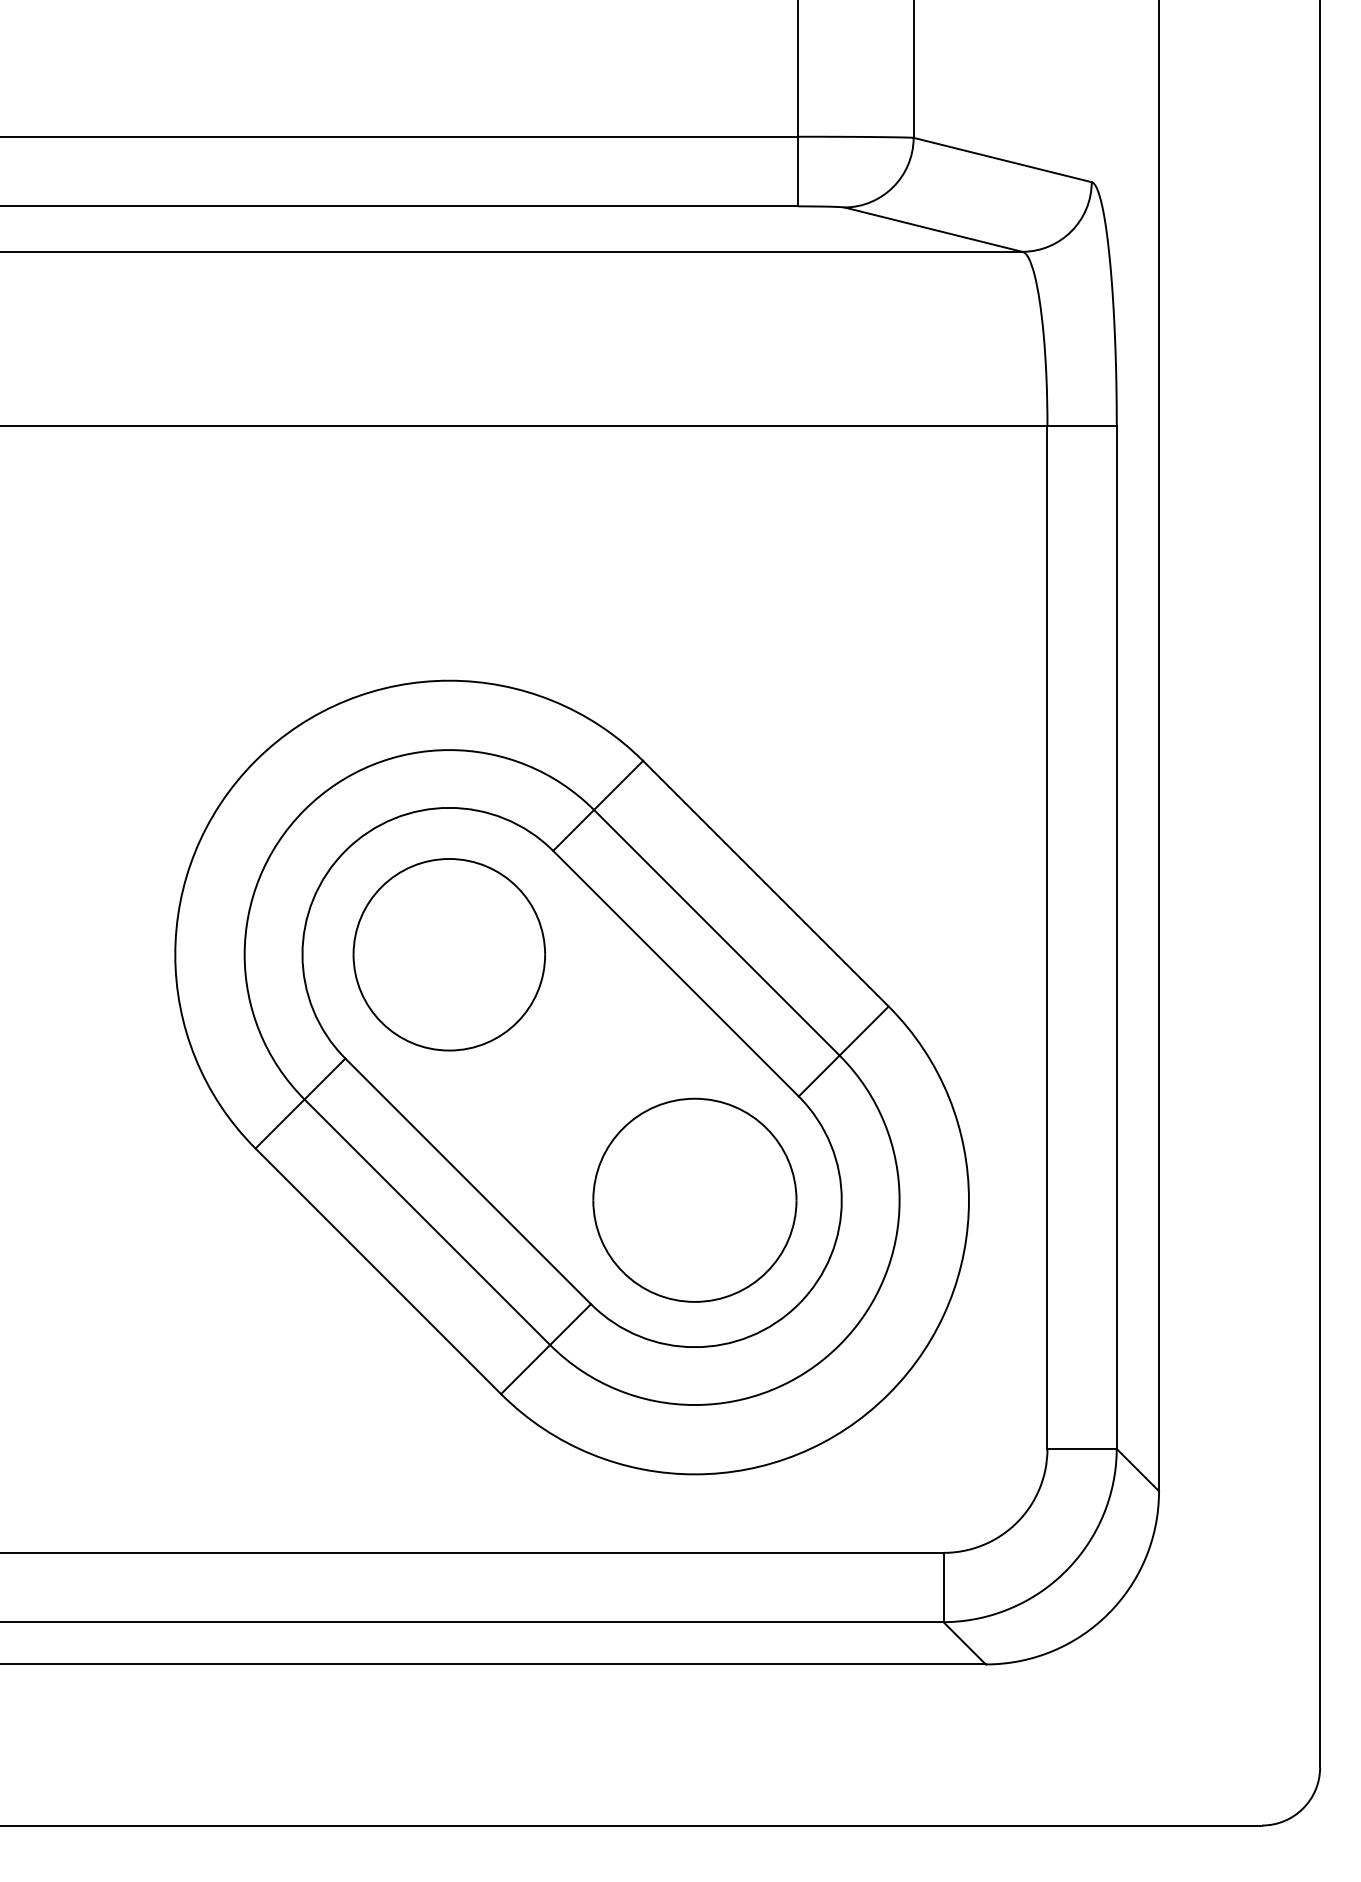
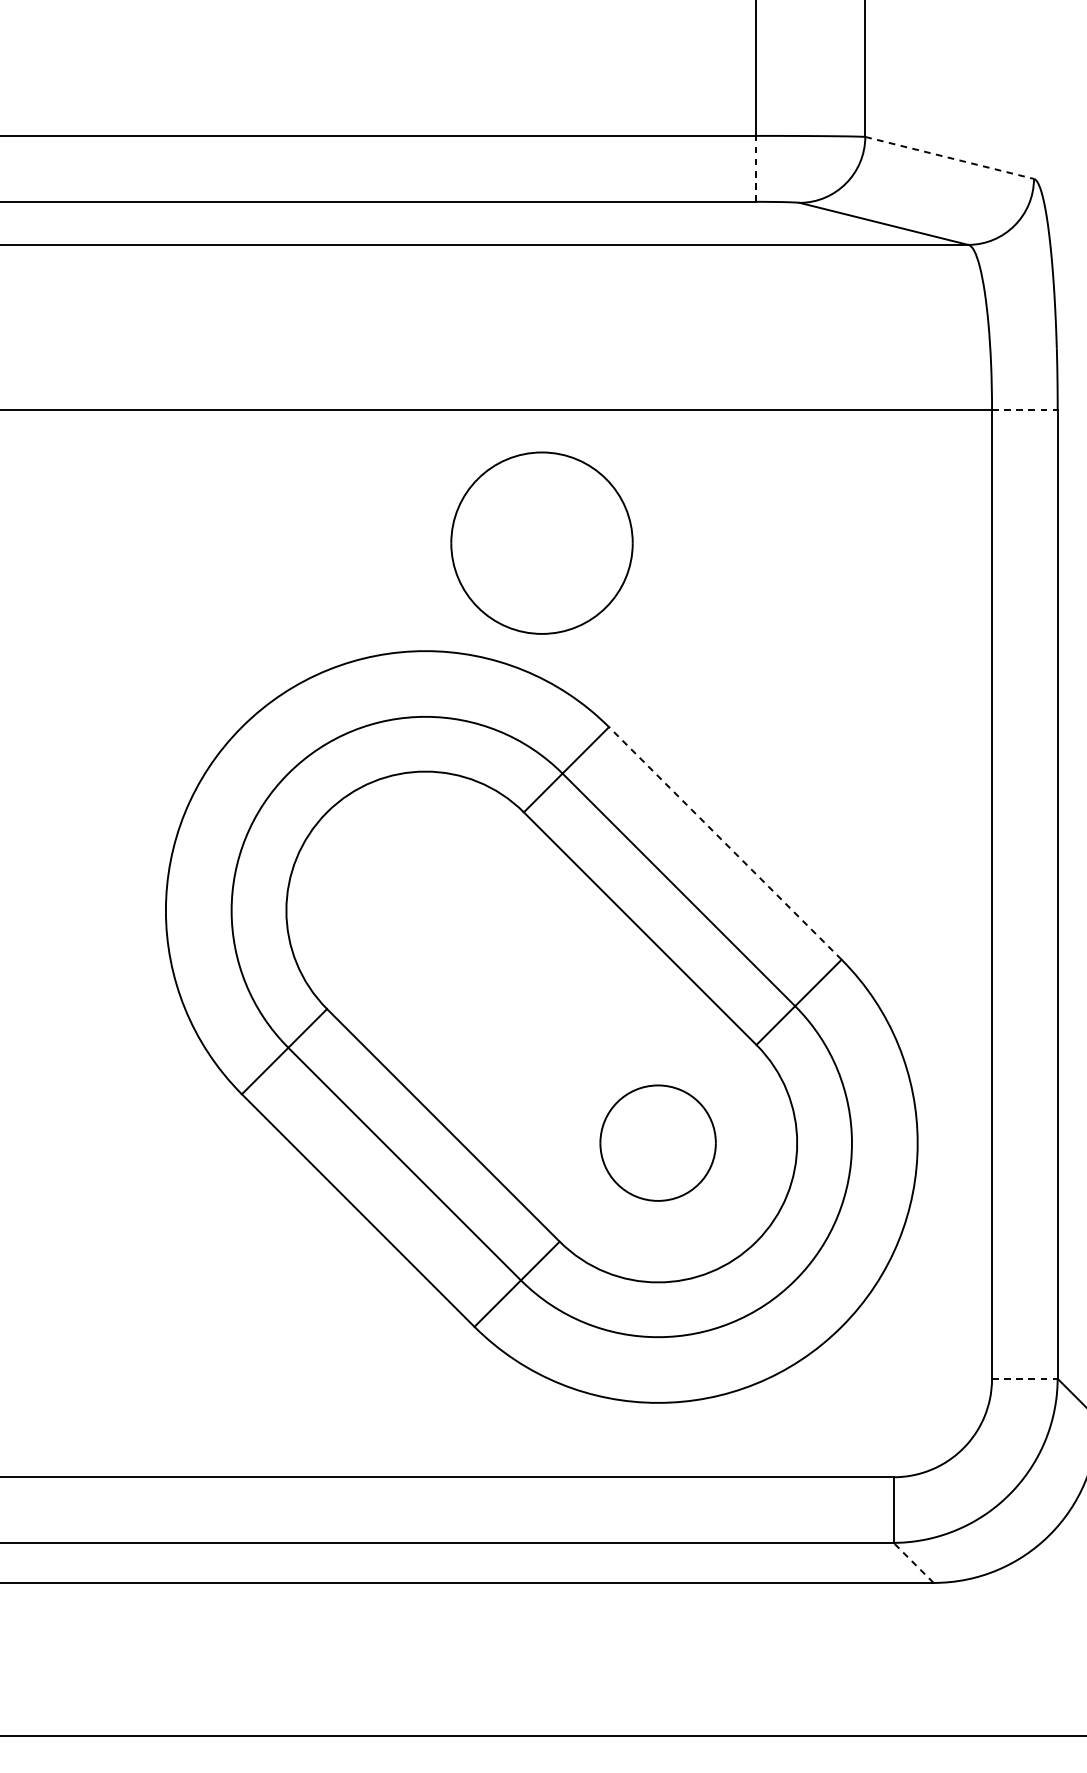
line: (1002, 160) -> (949, 158), solid -> dashed
line: (798, 171) -> (756, 168), solid -> dashed
line: (1082, 425) -> (1025, 409), solid -> dashed
line: (765, 883) -> (724, 843), solid -> dashed
part: (448, 954) -> (541, 542), moved
part: (694, 1199) -> (657, 1142), size x0.6
line: (1082, 1448) -> (1025, 1378), solid -> dashed
line: (964, 1643) -> (913, 1563), solid -> dashed

